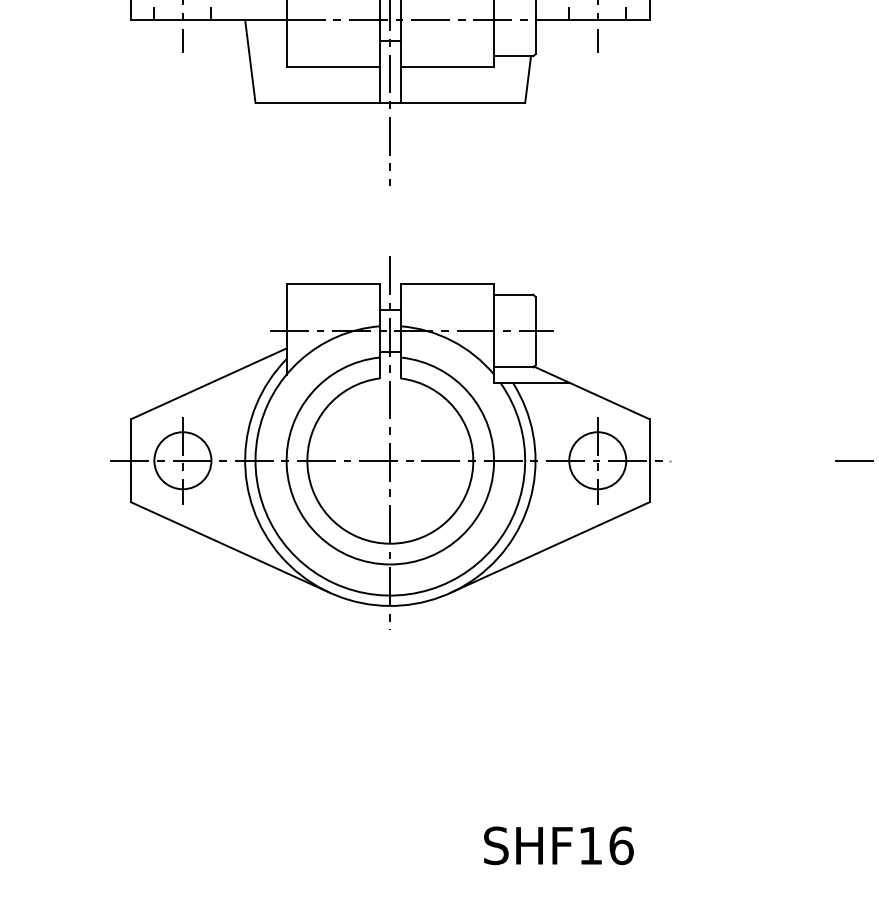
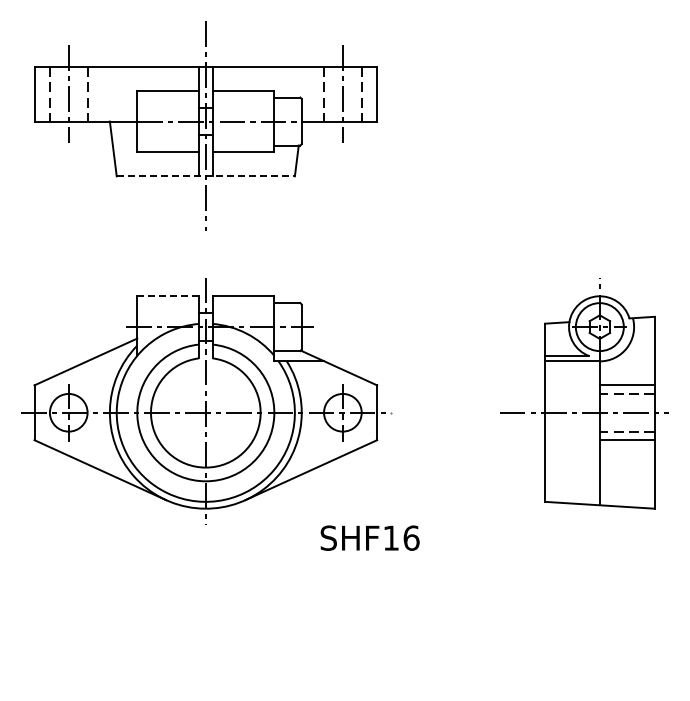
line: (391, 103) -> (206, 176), solid -> dashed
line: (333, 284) -> (168, 296), solid -> dashed
text: (557, 844) -> (369, 537), moved

